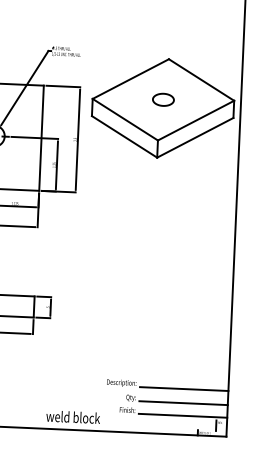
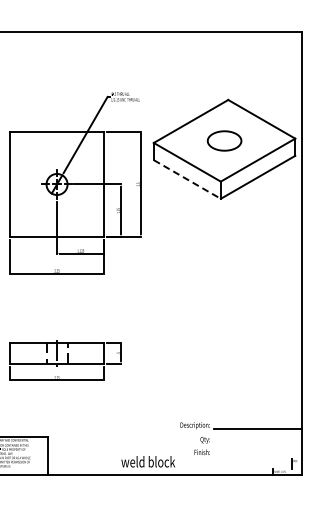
part: (163, 99) -> (224, 140), size x1.6
line: (124, 136) -> (187, 179), solid -> dashed
line: (183, 402) -> (257, 442), removed
line: (182, 415) -> (257, 455), removed

